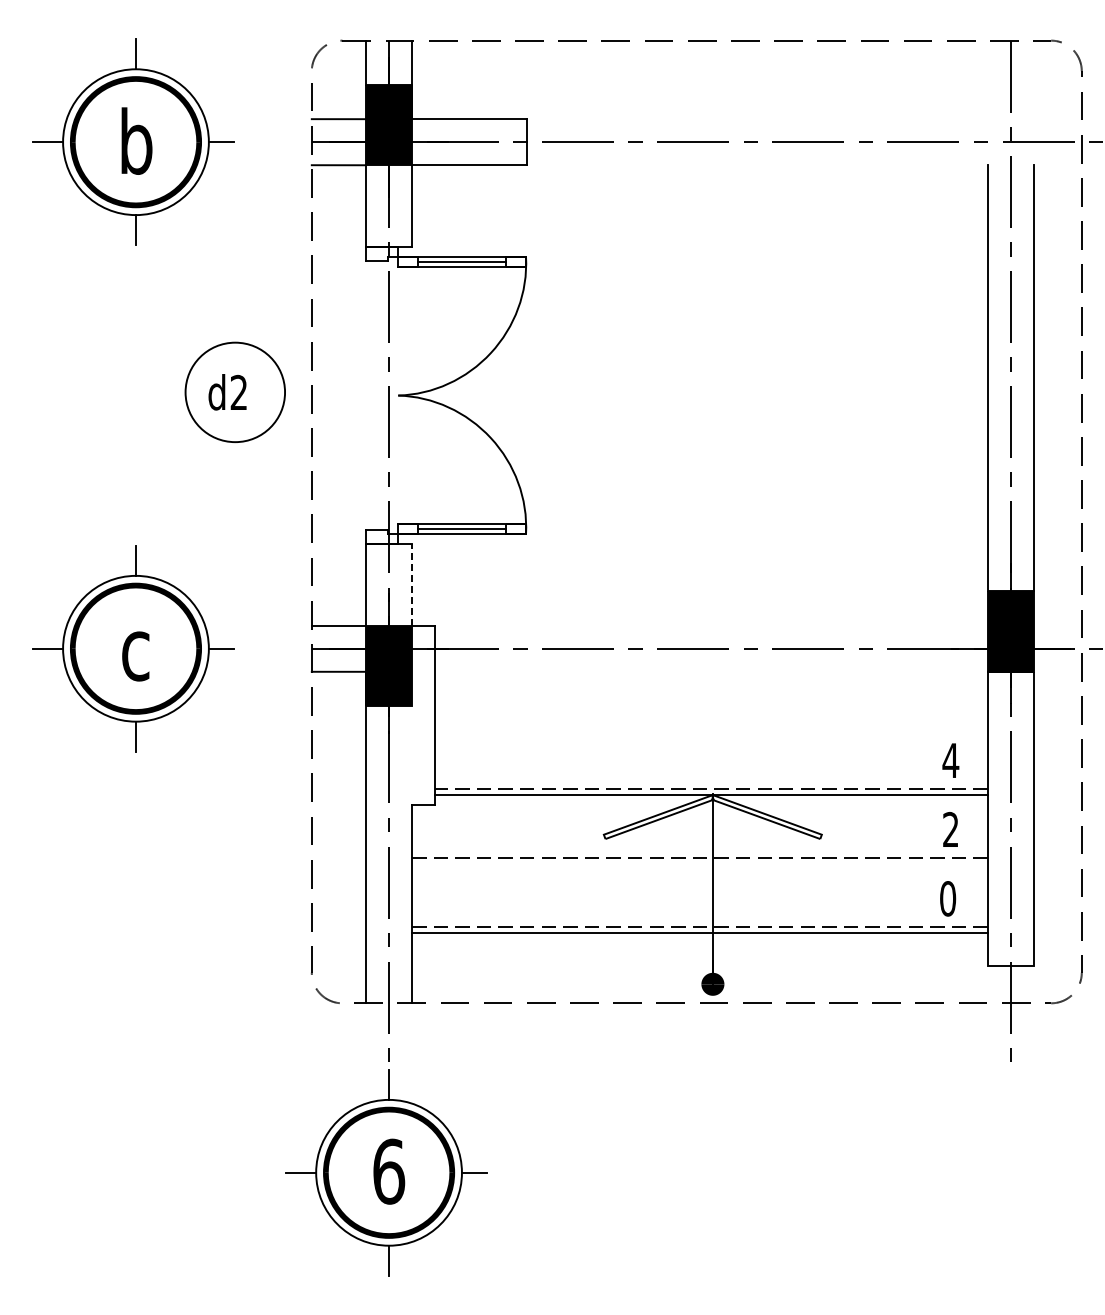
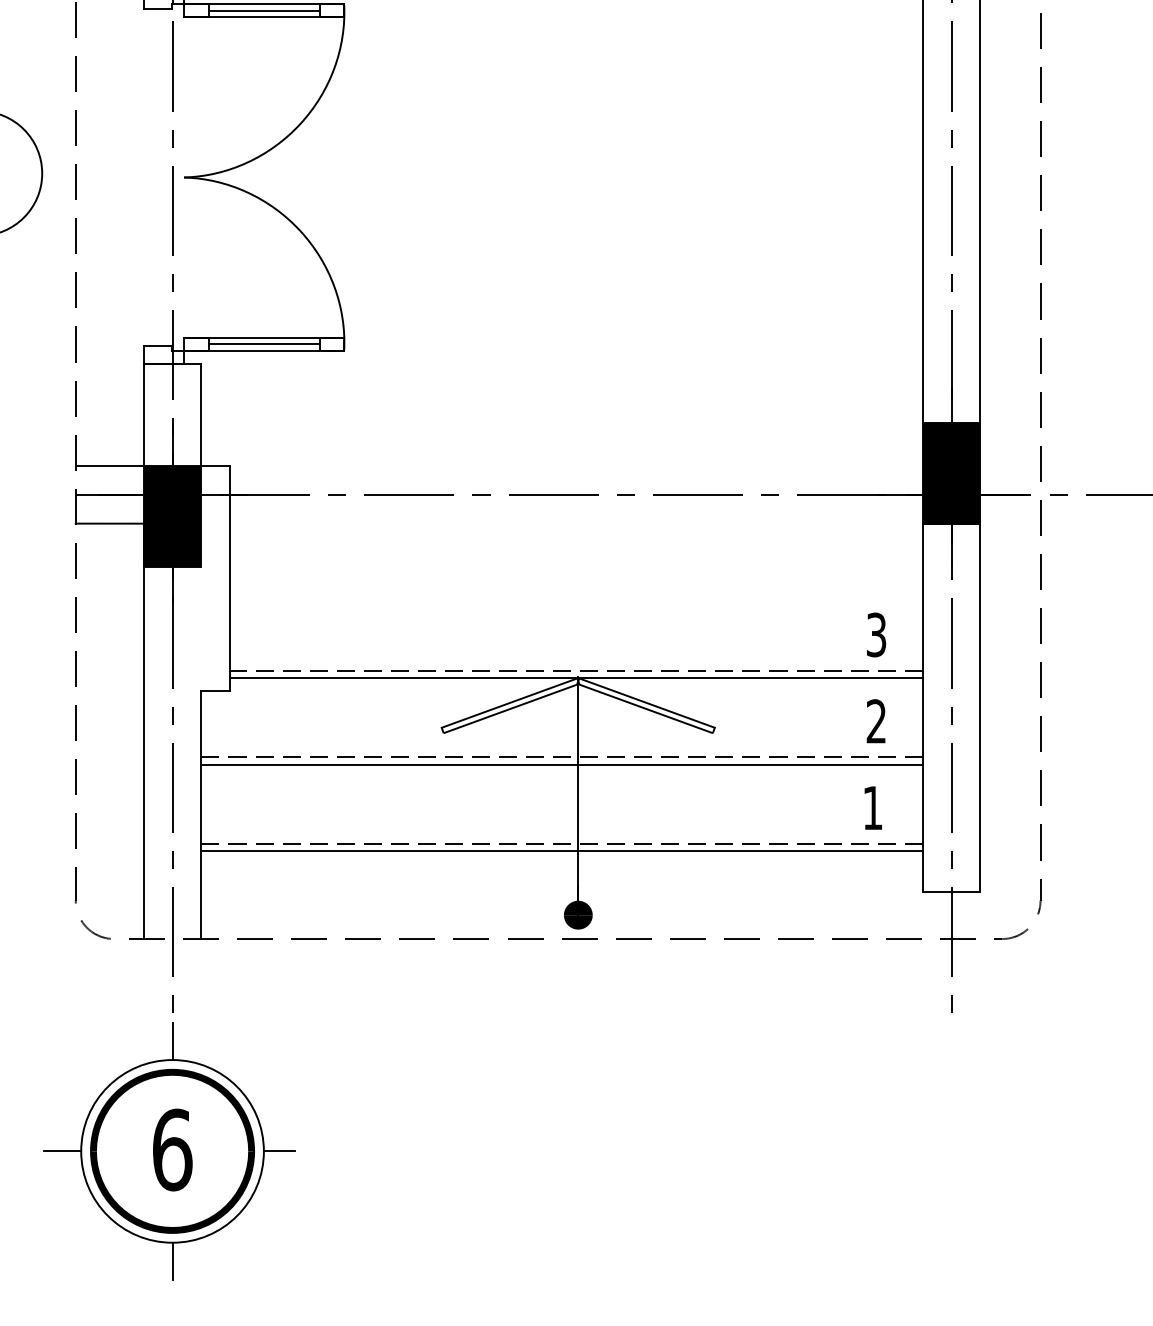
line: (412, 584) -> (201, 414), dashed -> solid
text: (950, 760) -> (876, 634), 4 -> 3
line: (699, 864) -> (561, 765), added
text: (948, 898) -> (873, 807), 0 -> 1

